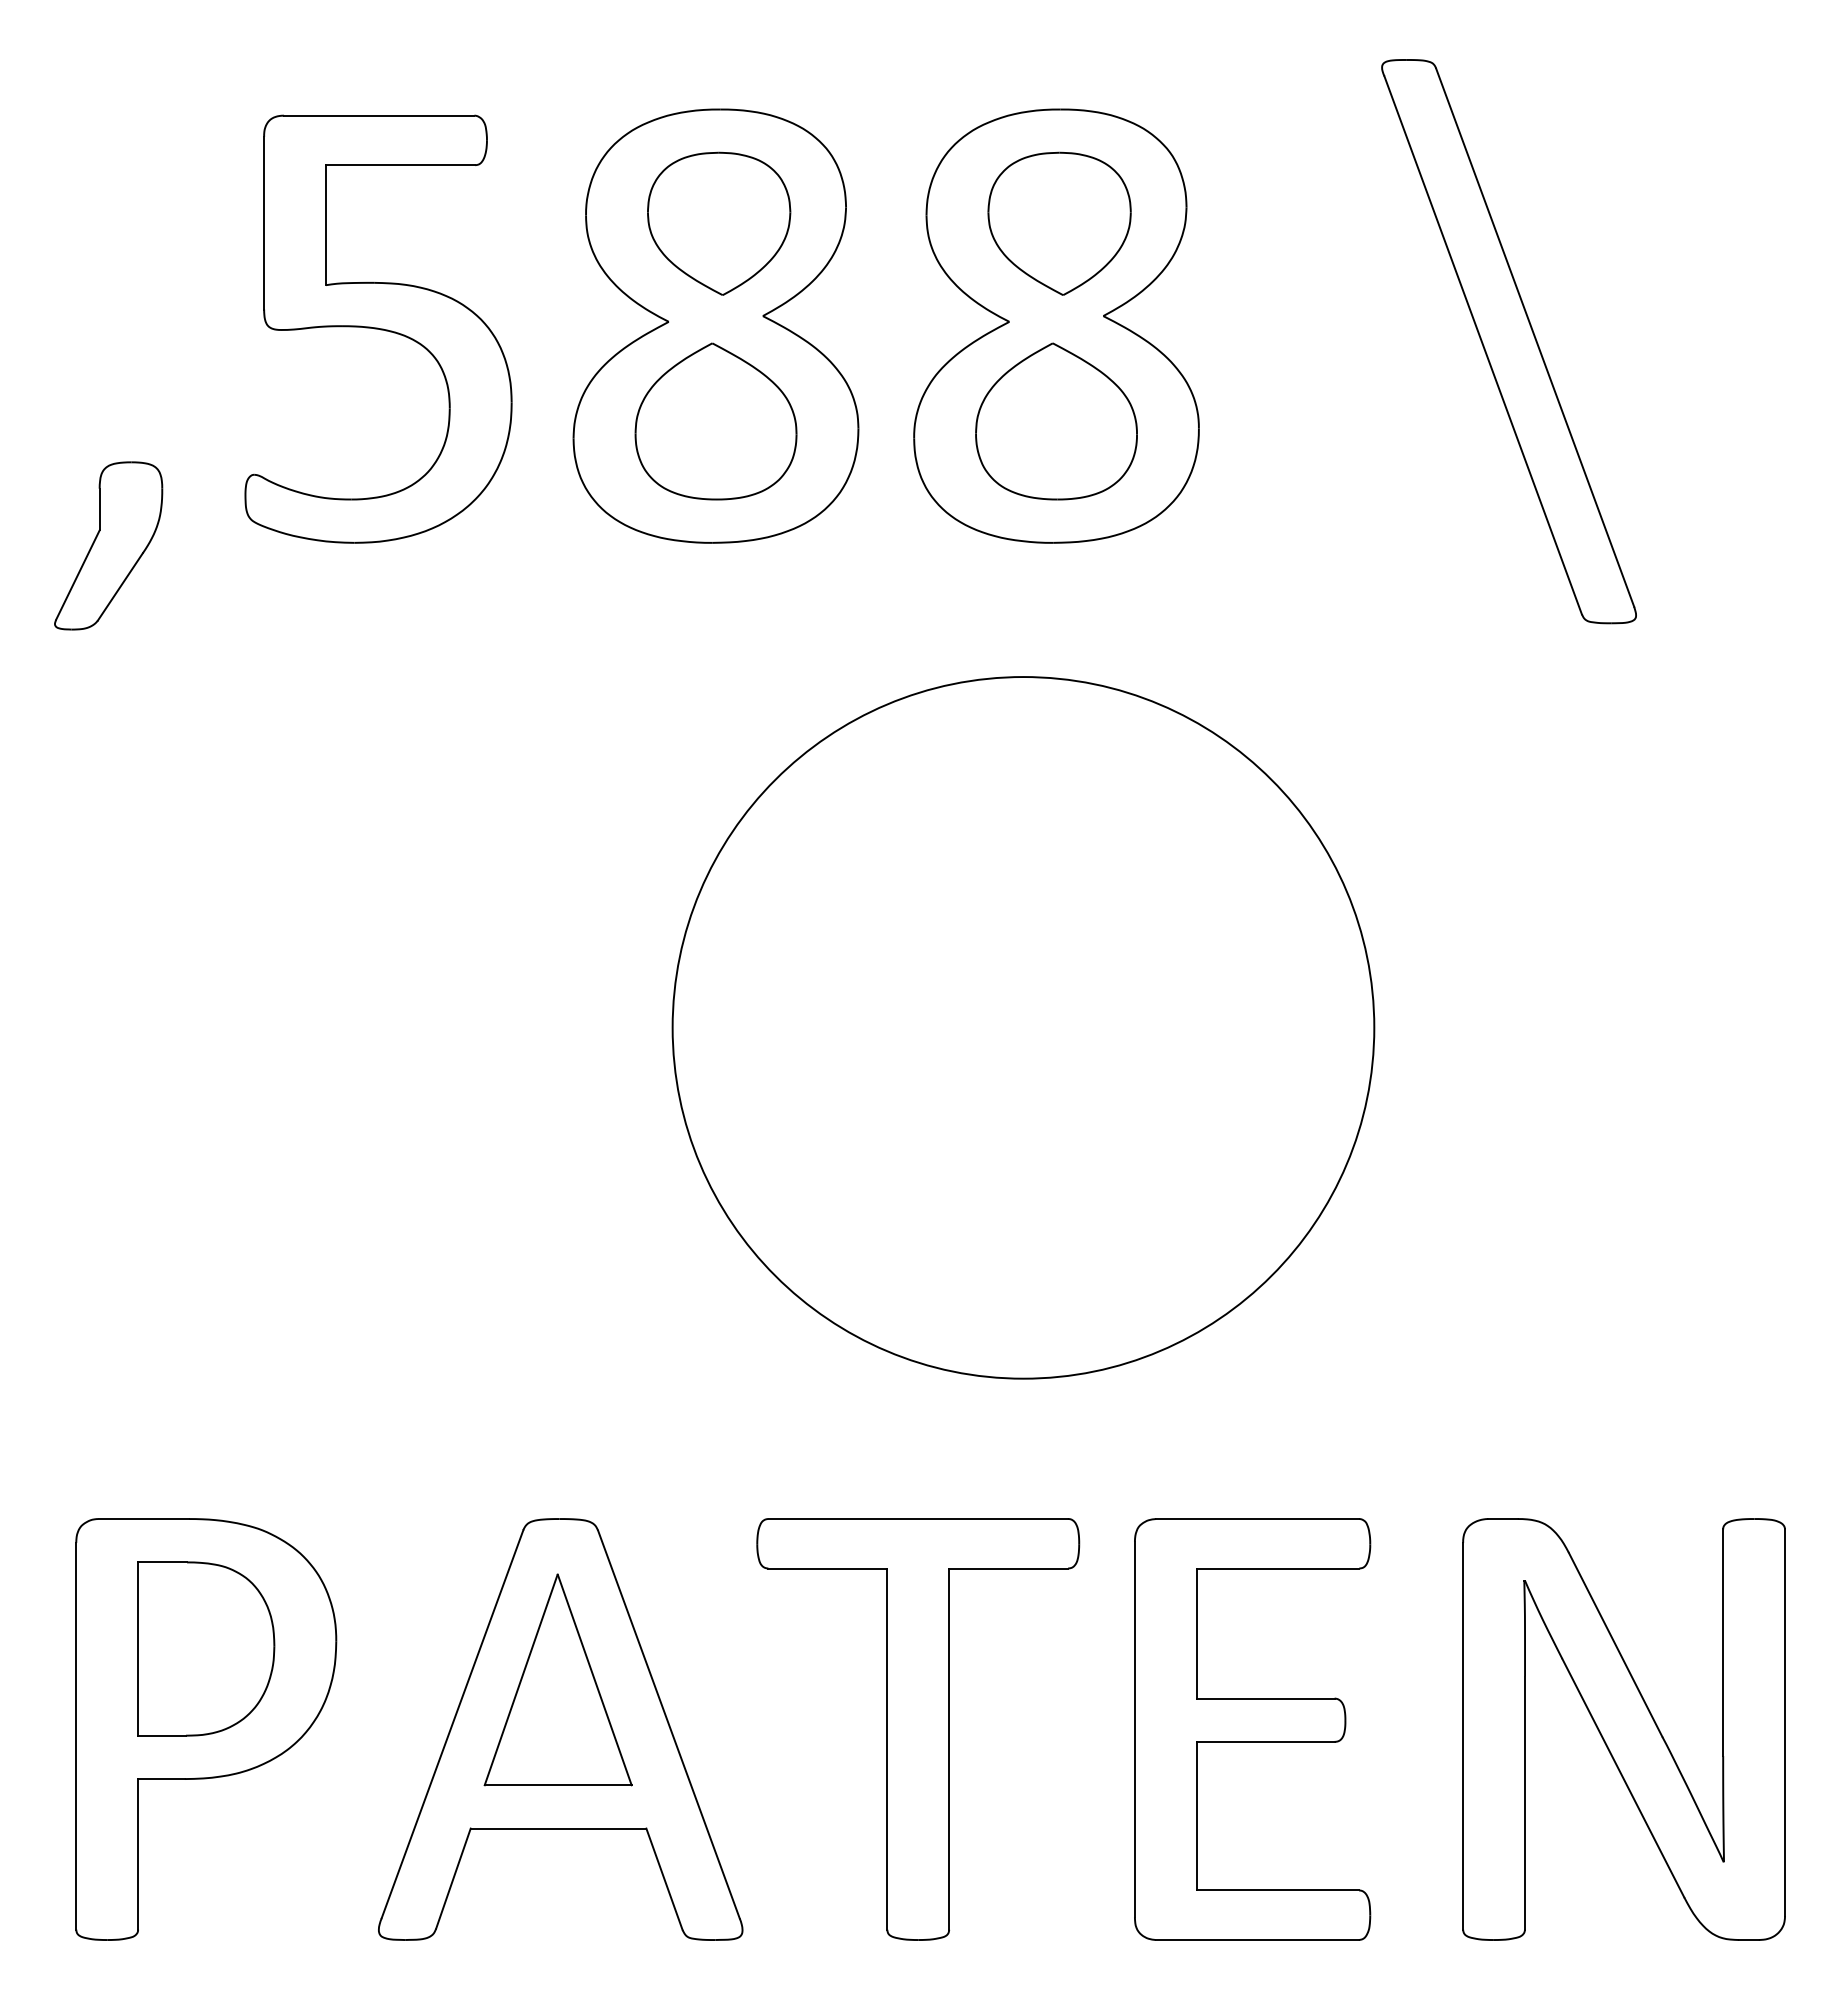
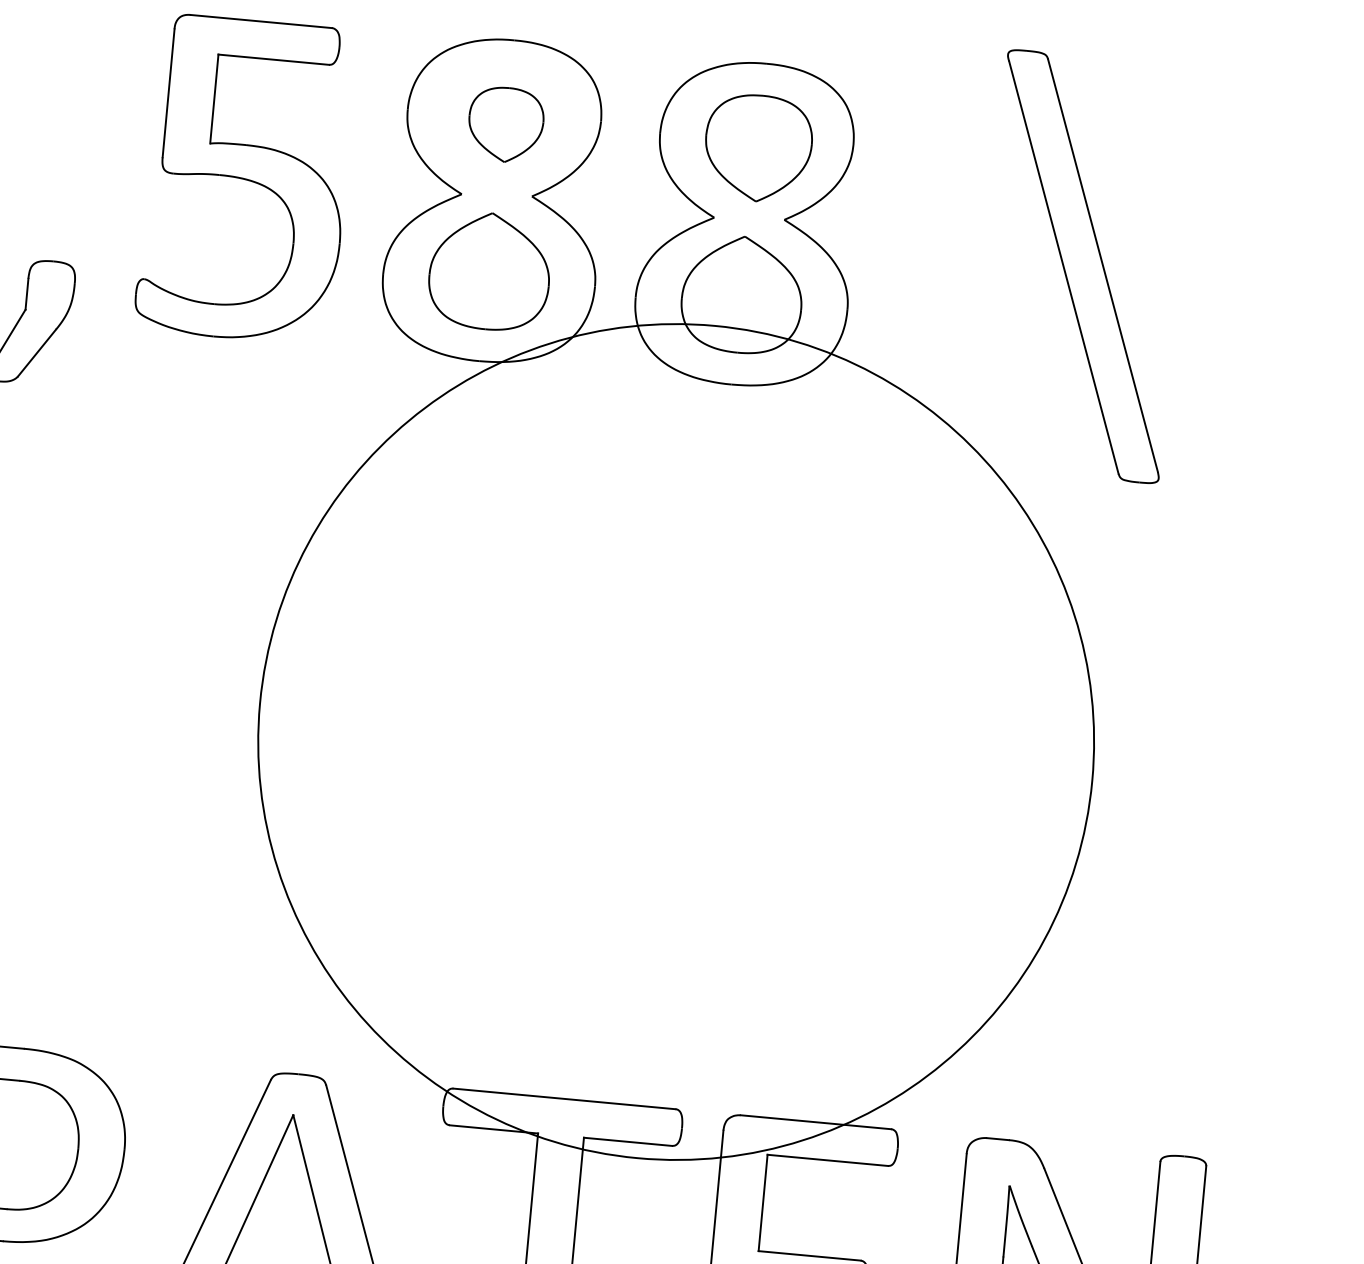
part: (719, 223) -> (506, 124), size x0.7
circle: (1023, 1027) -> (676, 741), size x1.6

